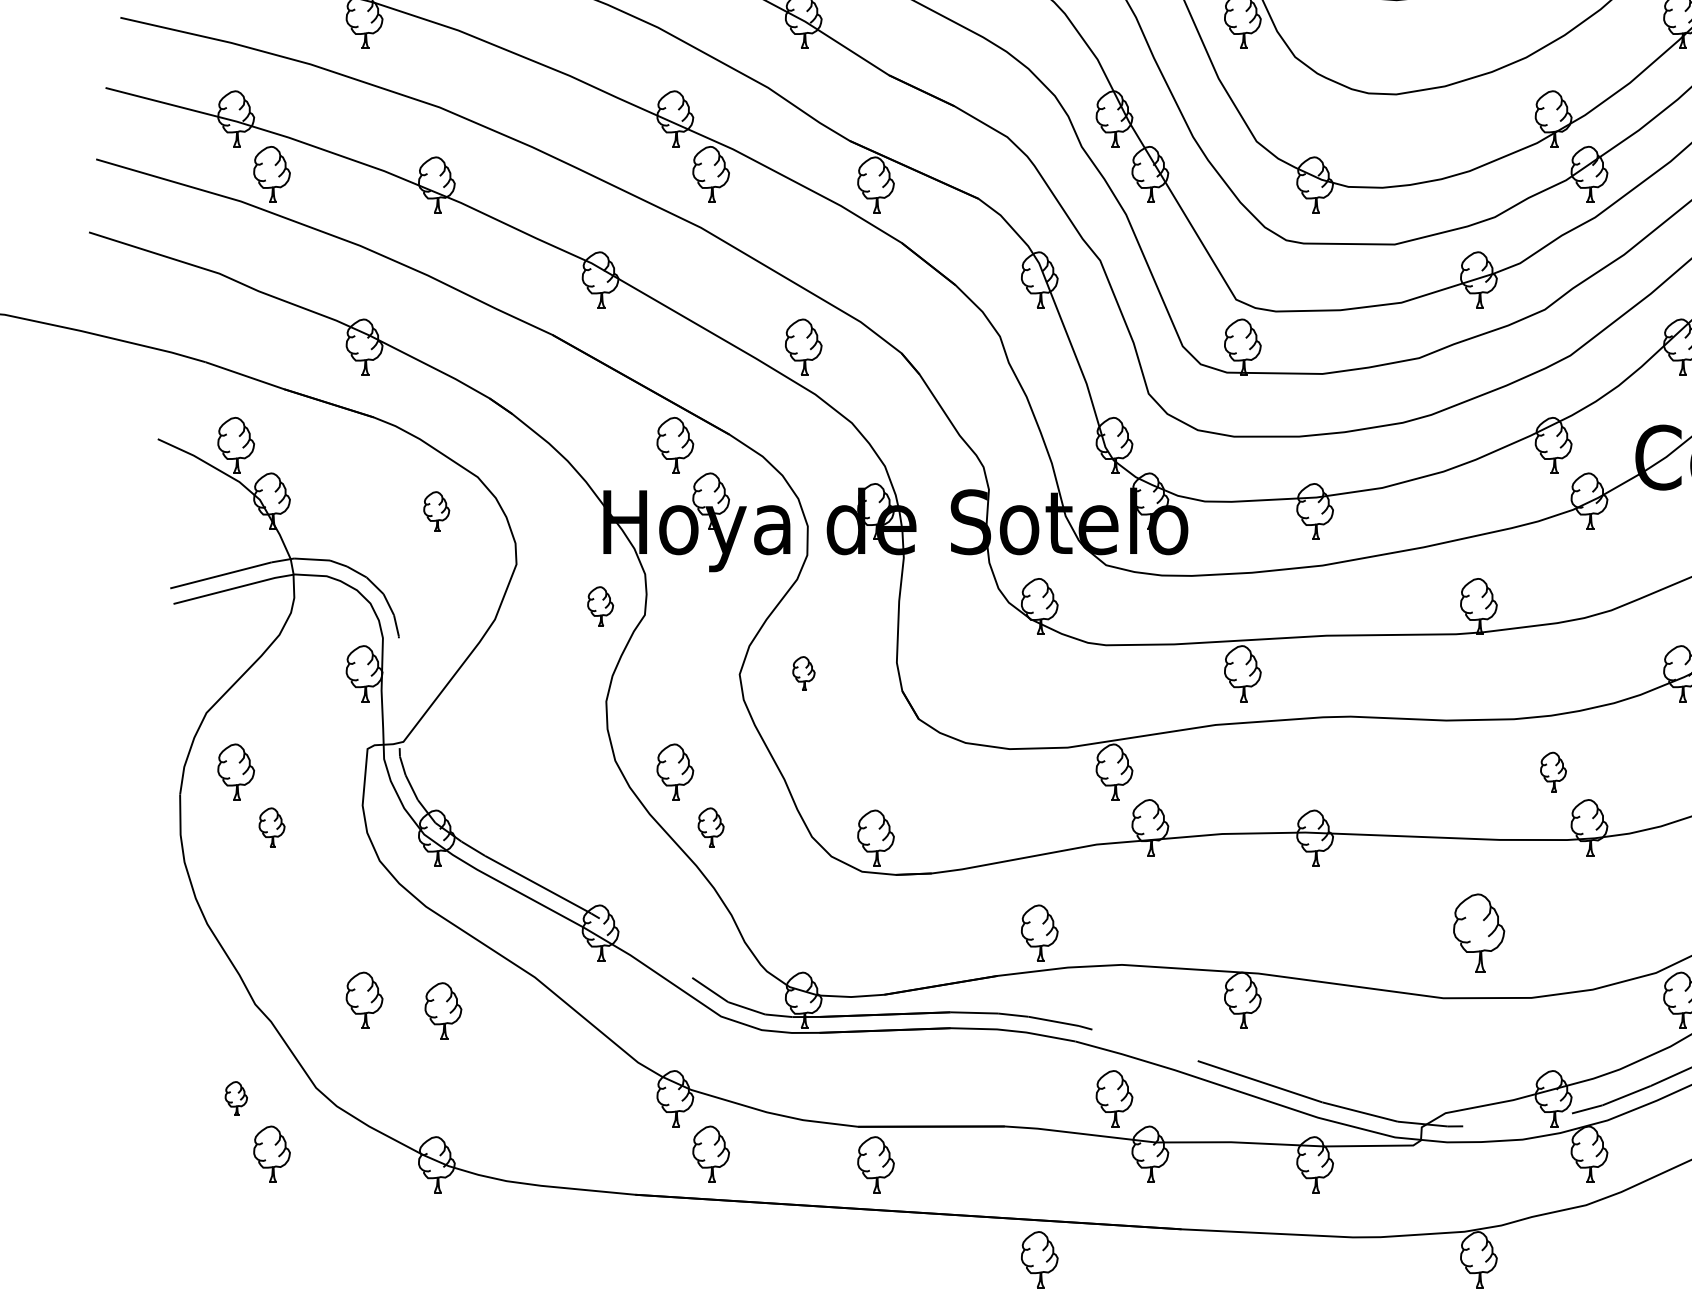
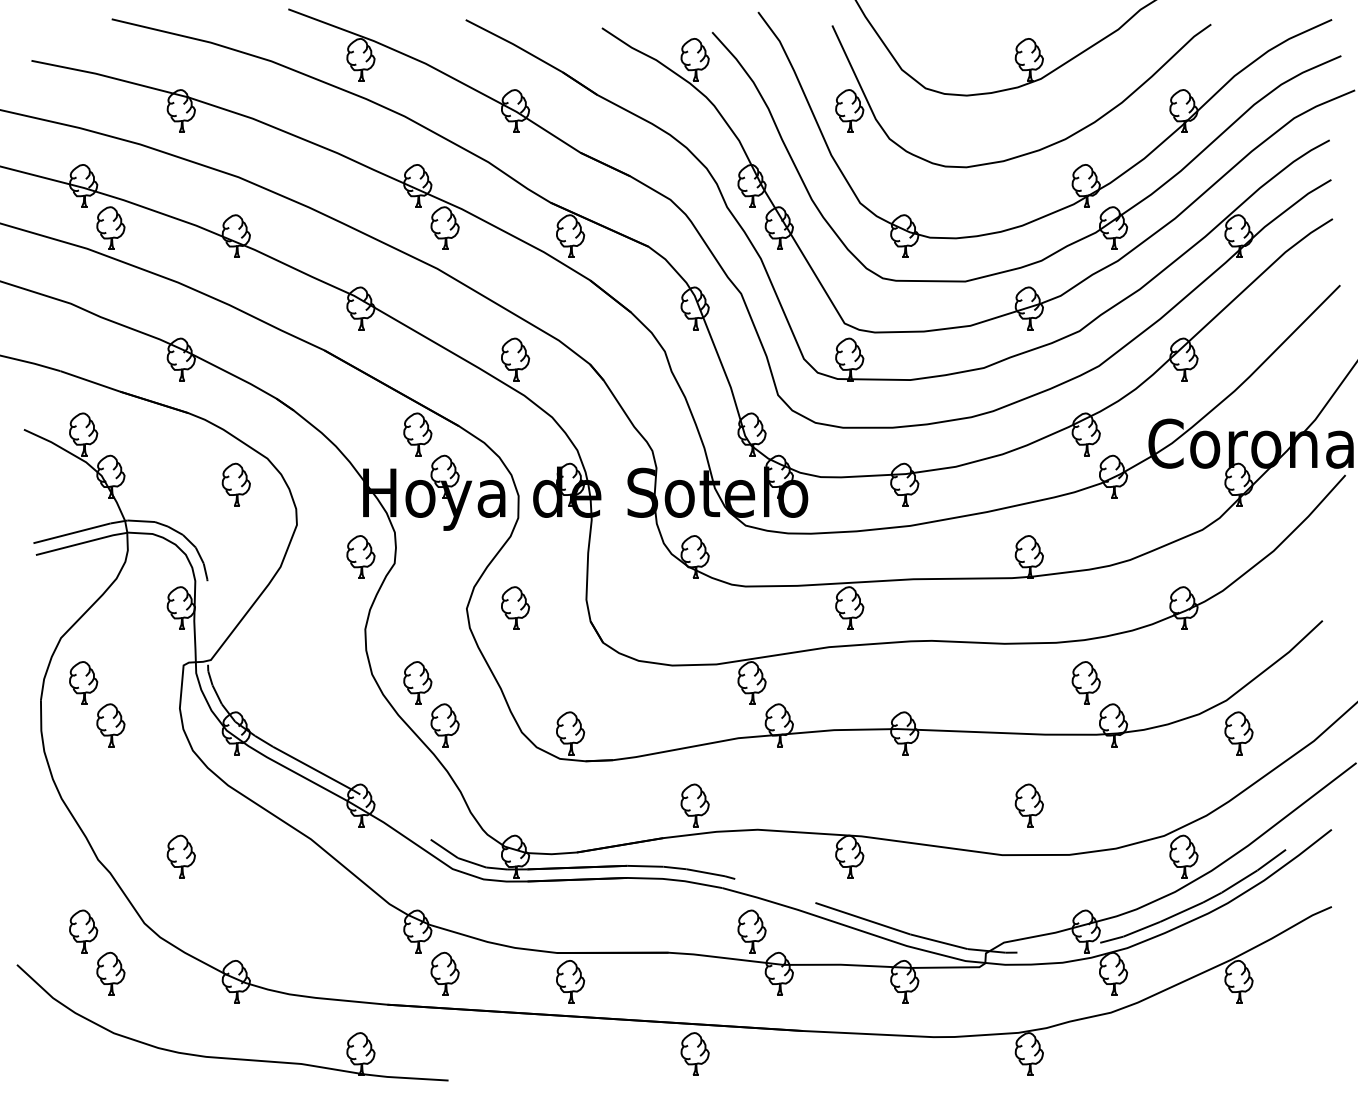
part: (435, 511) -> (235, 484), size x1.43
part: (599, 605) -> (360, 556), size x1.43
part: (803, 672) -> (515, 607), size x1.67
part: (1552, 771) -> (1085, 682), size x1.43
part: (271, 827) -> (110, 725), size x1.43
part: (710, 827) -> (444, 725), size x1.43
part: (1477, 933) -> (1028, 805), size x0.71
part: (442, 1010) -> (240, 864), removed
part: (236, 1098) -> (83, 931), size x1.67
part: (430, 1264) -> (231, 1057), added

